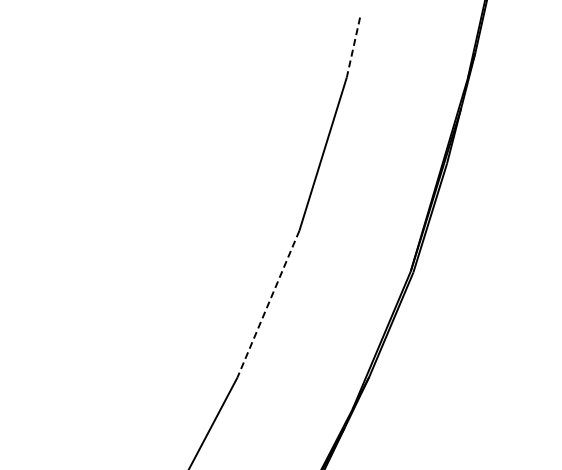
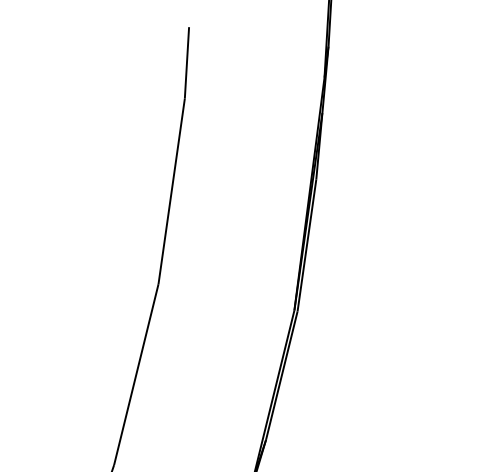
line: (353, 47) -> (187, 62), dashed -> solid
line: (268, 304) -> (136, 374), dashed -> solid

